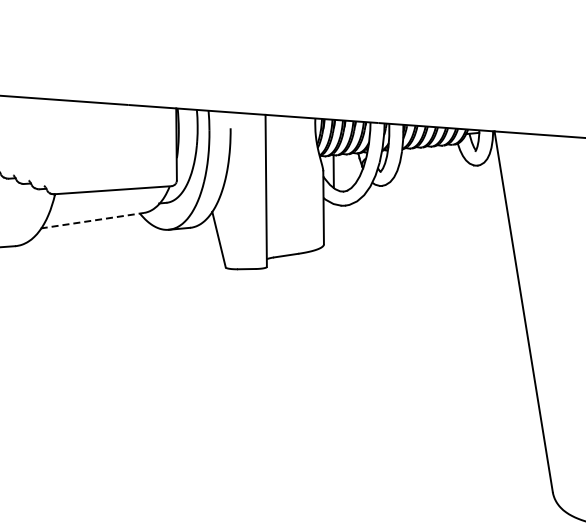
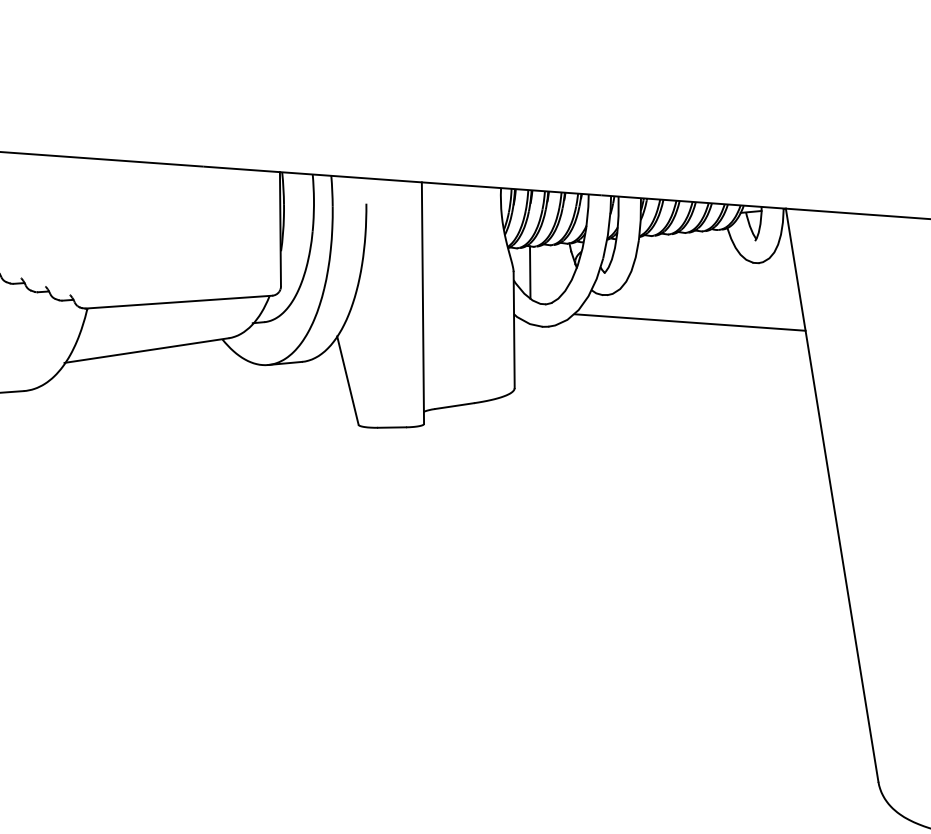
line: (433, 202) -> (688, 321), added
line: (92, 220) -> (146, 350), dashed -> solid

